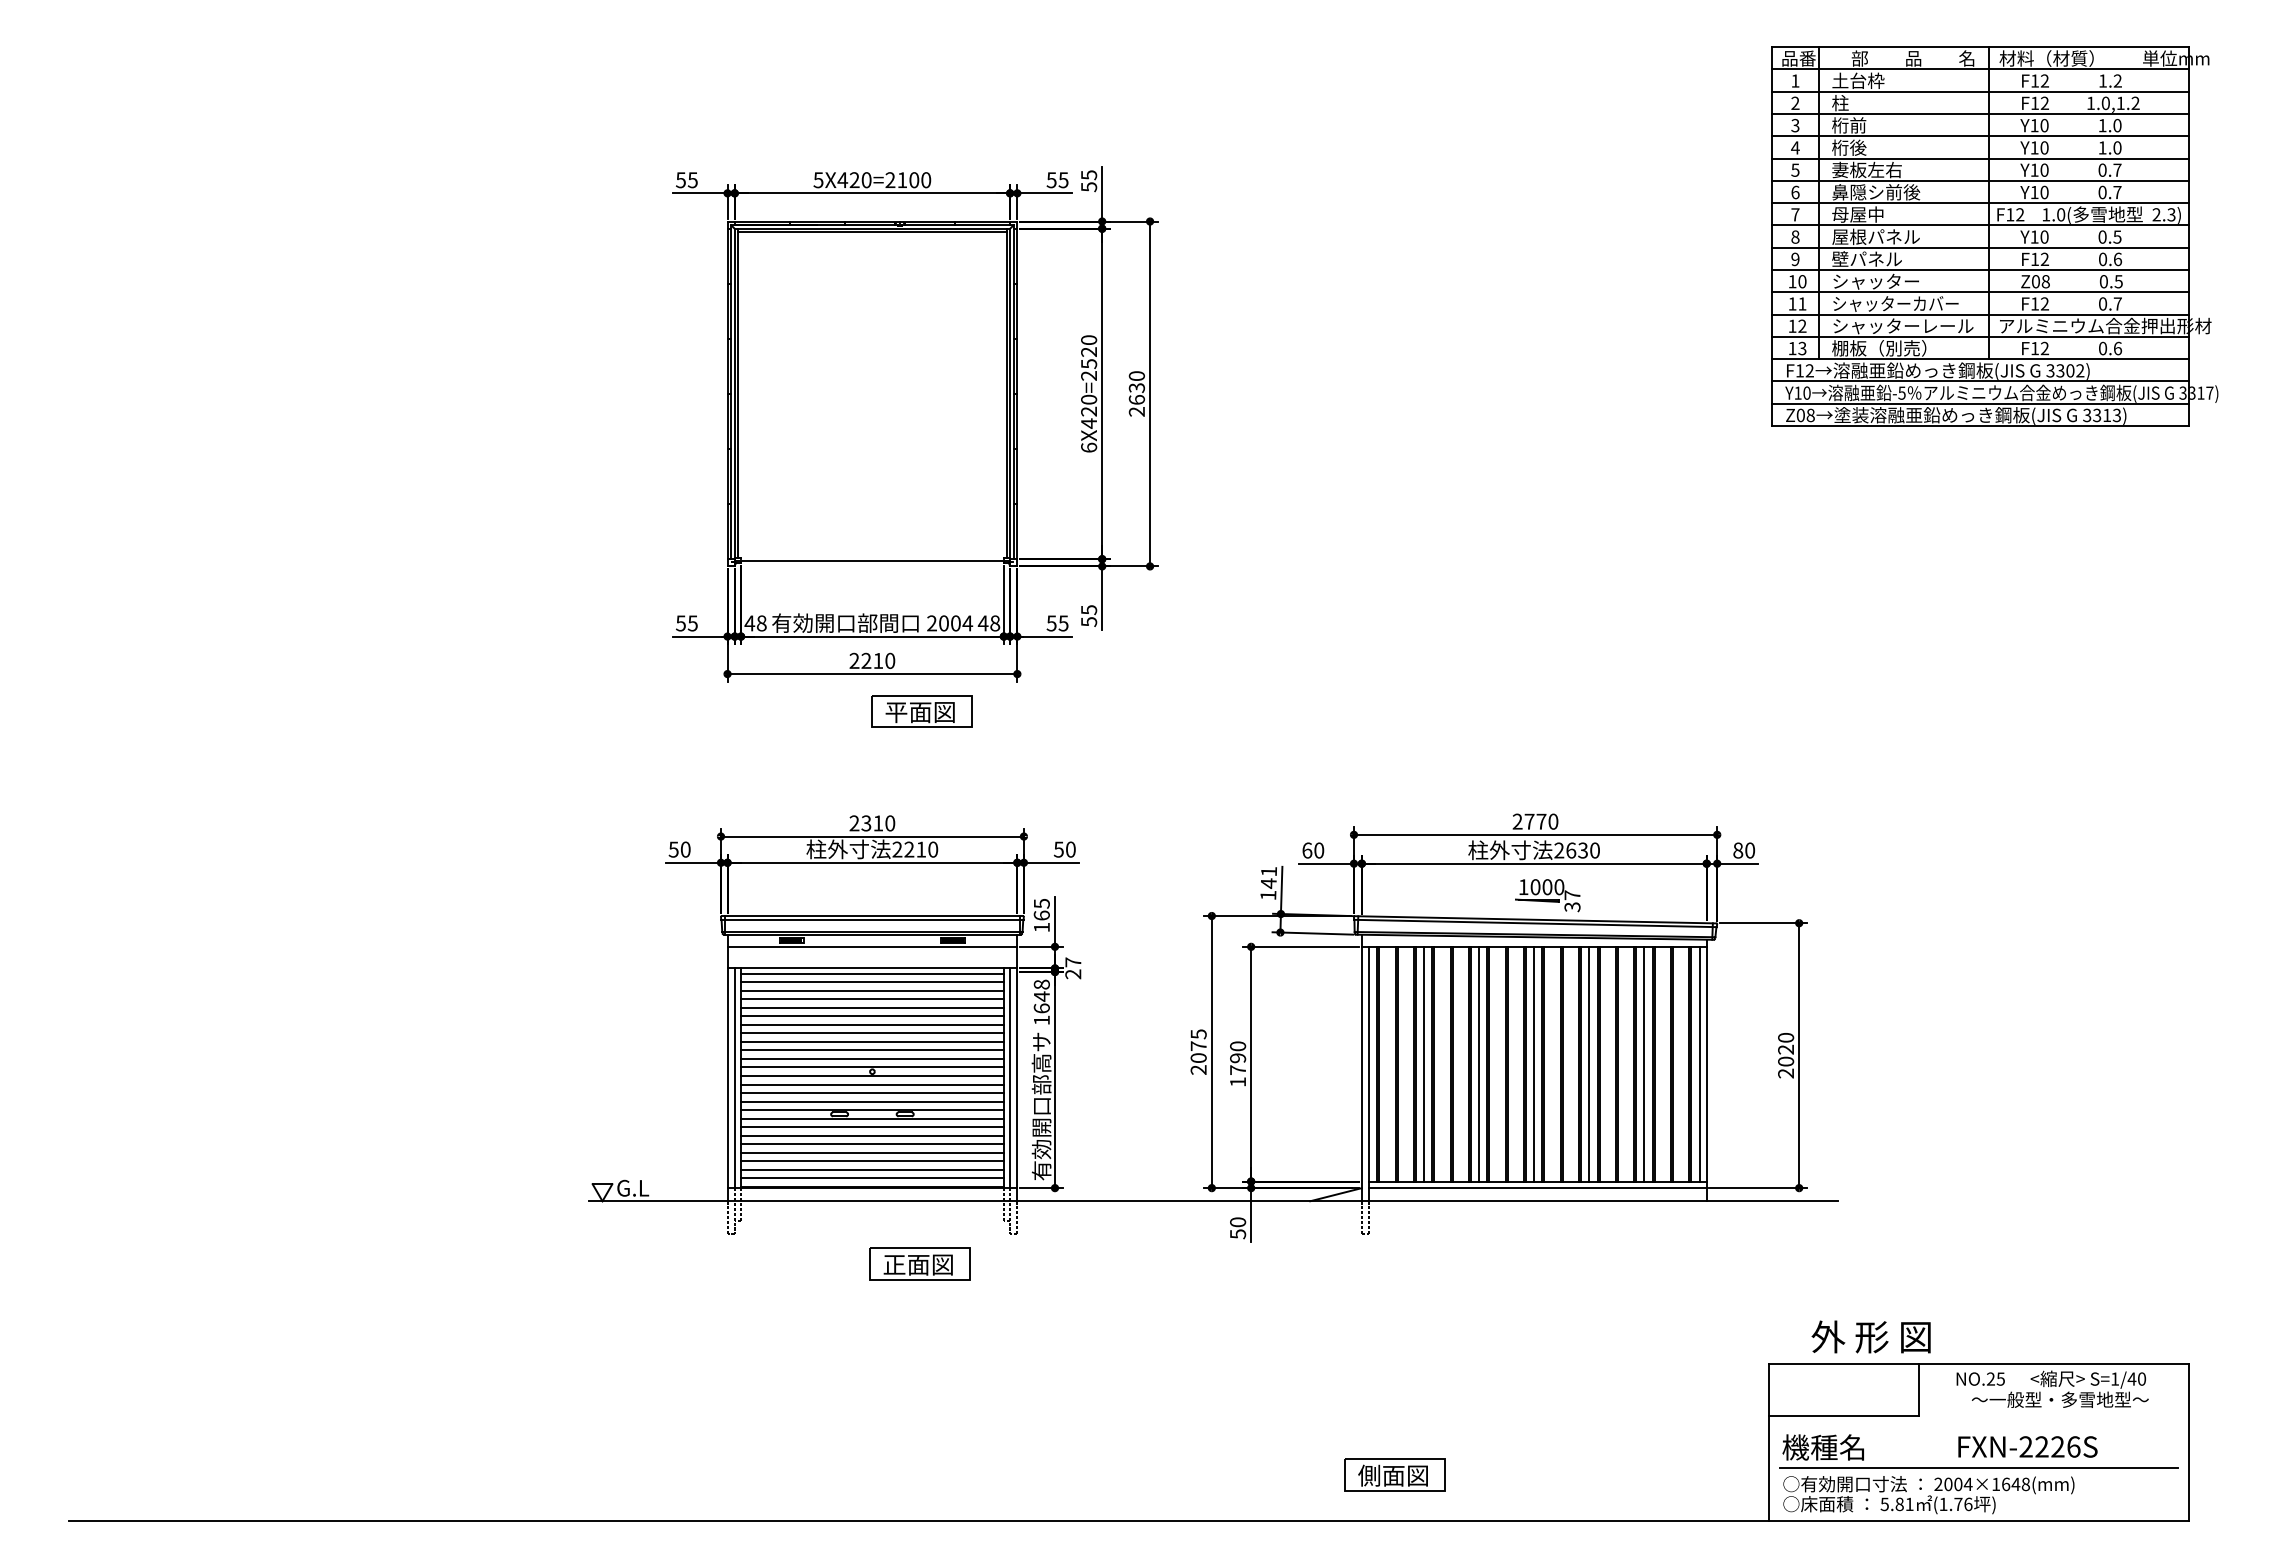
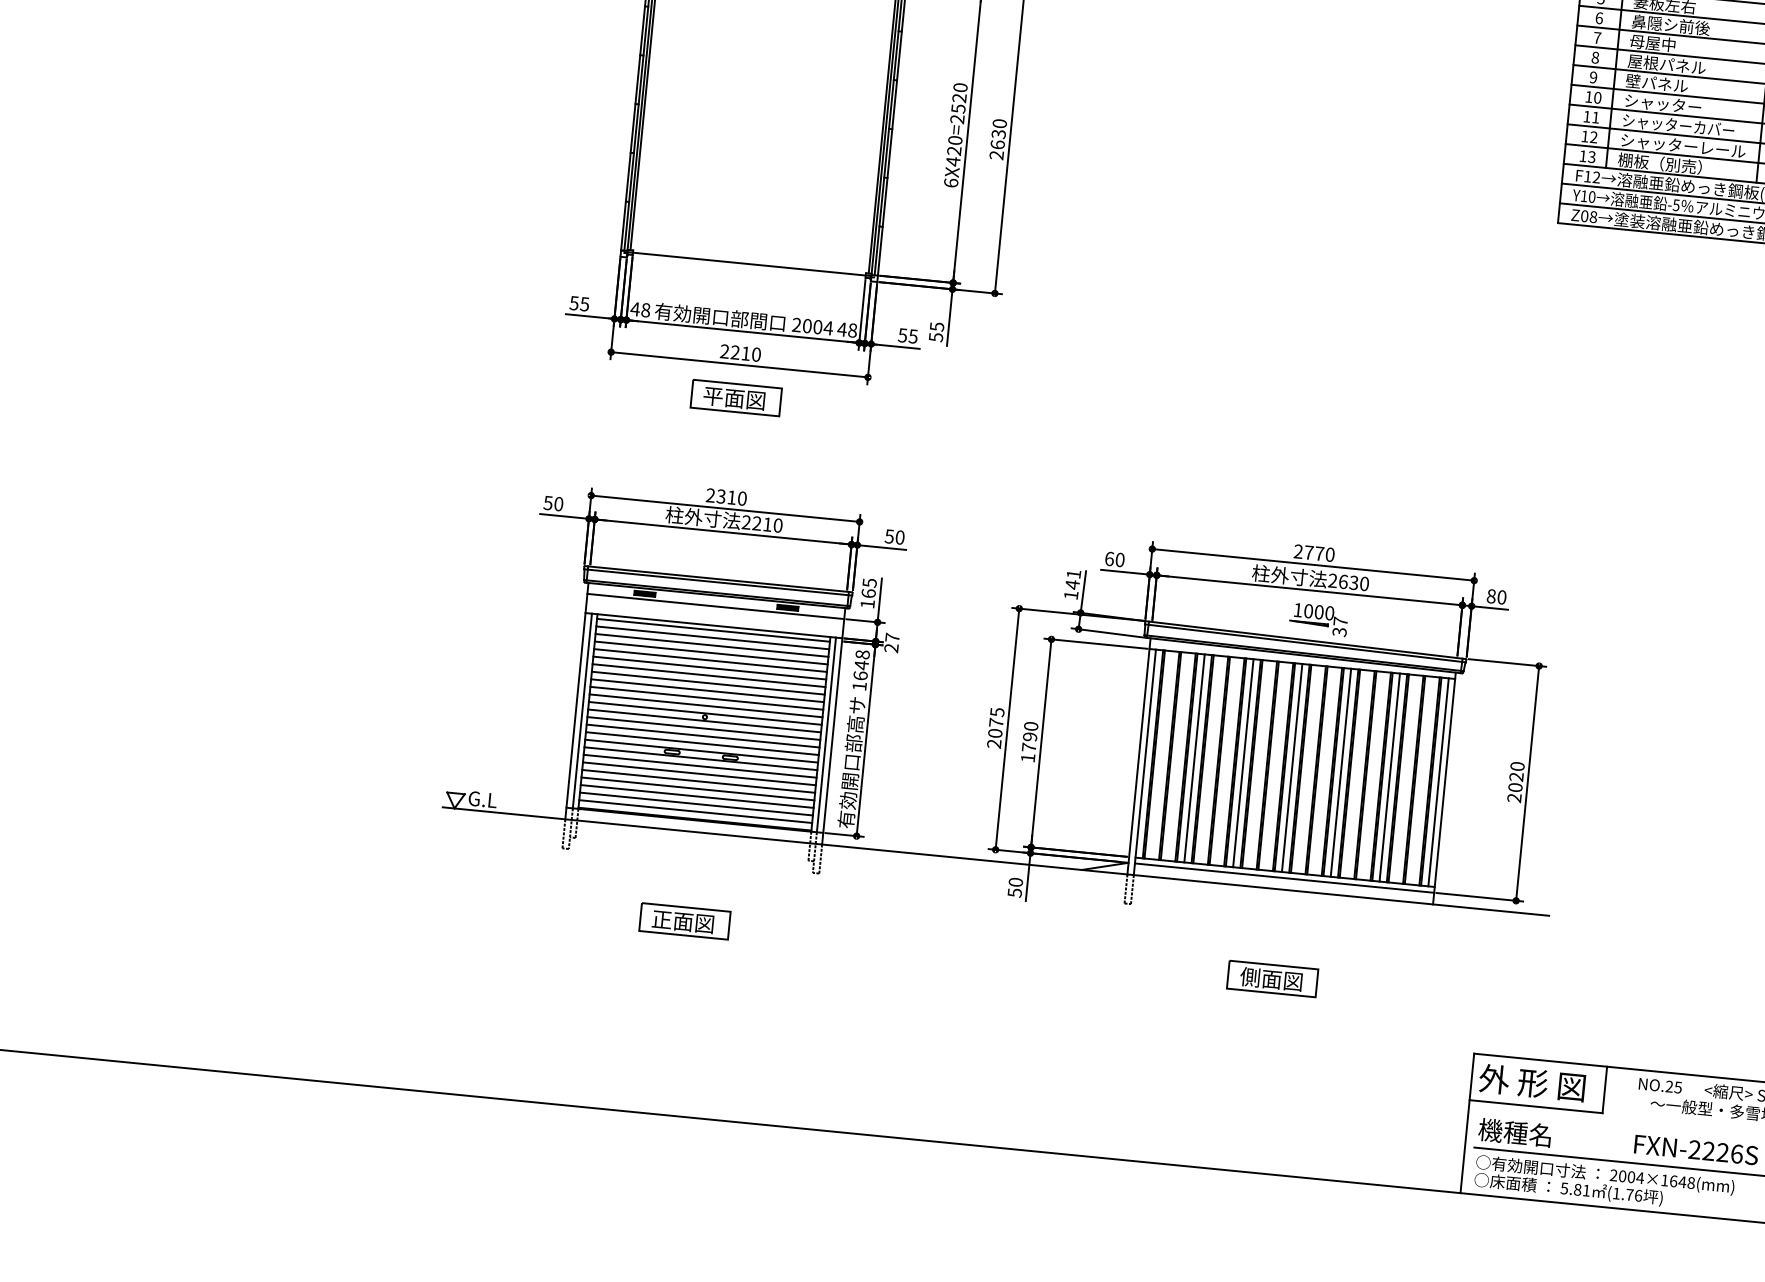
part: (921, 711) -> (735, 397), moved
part: (919, 1263) -> (684, 920), moved
text: (1870, 1336) -> (1531, 1082), moved
part: (1394, 1474) -> (1272, 978), moved

